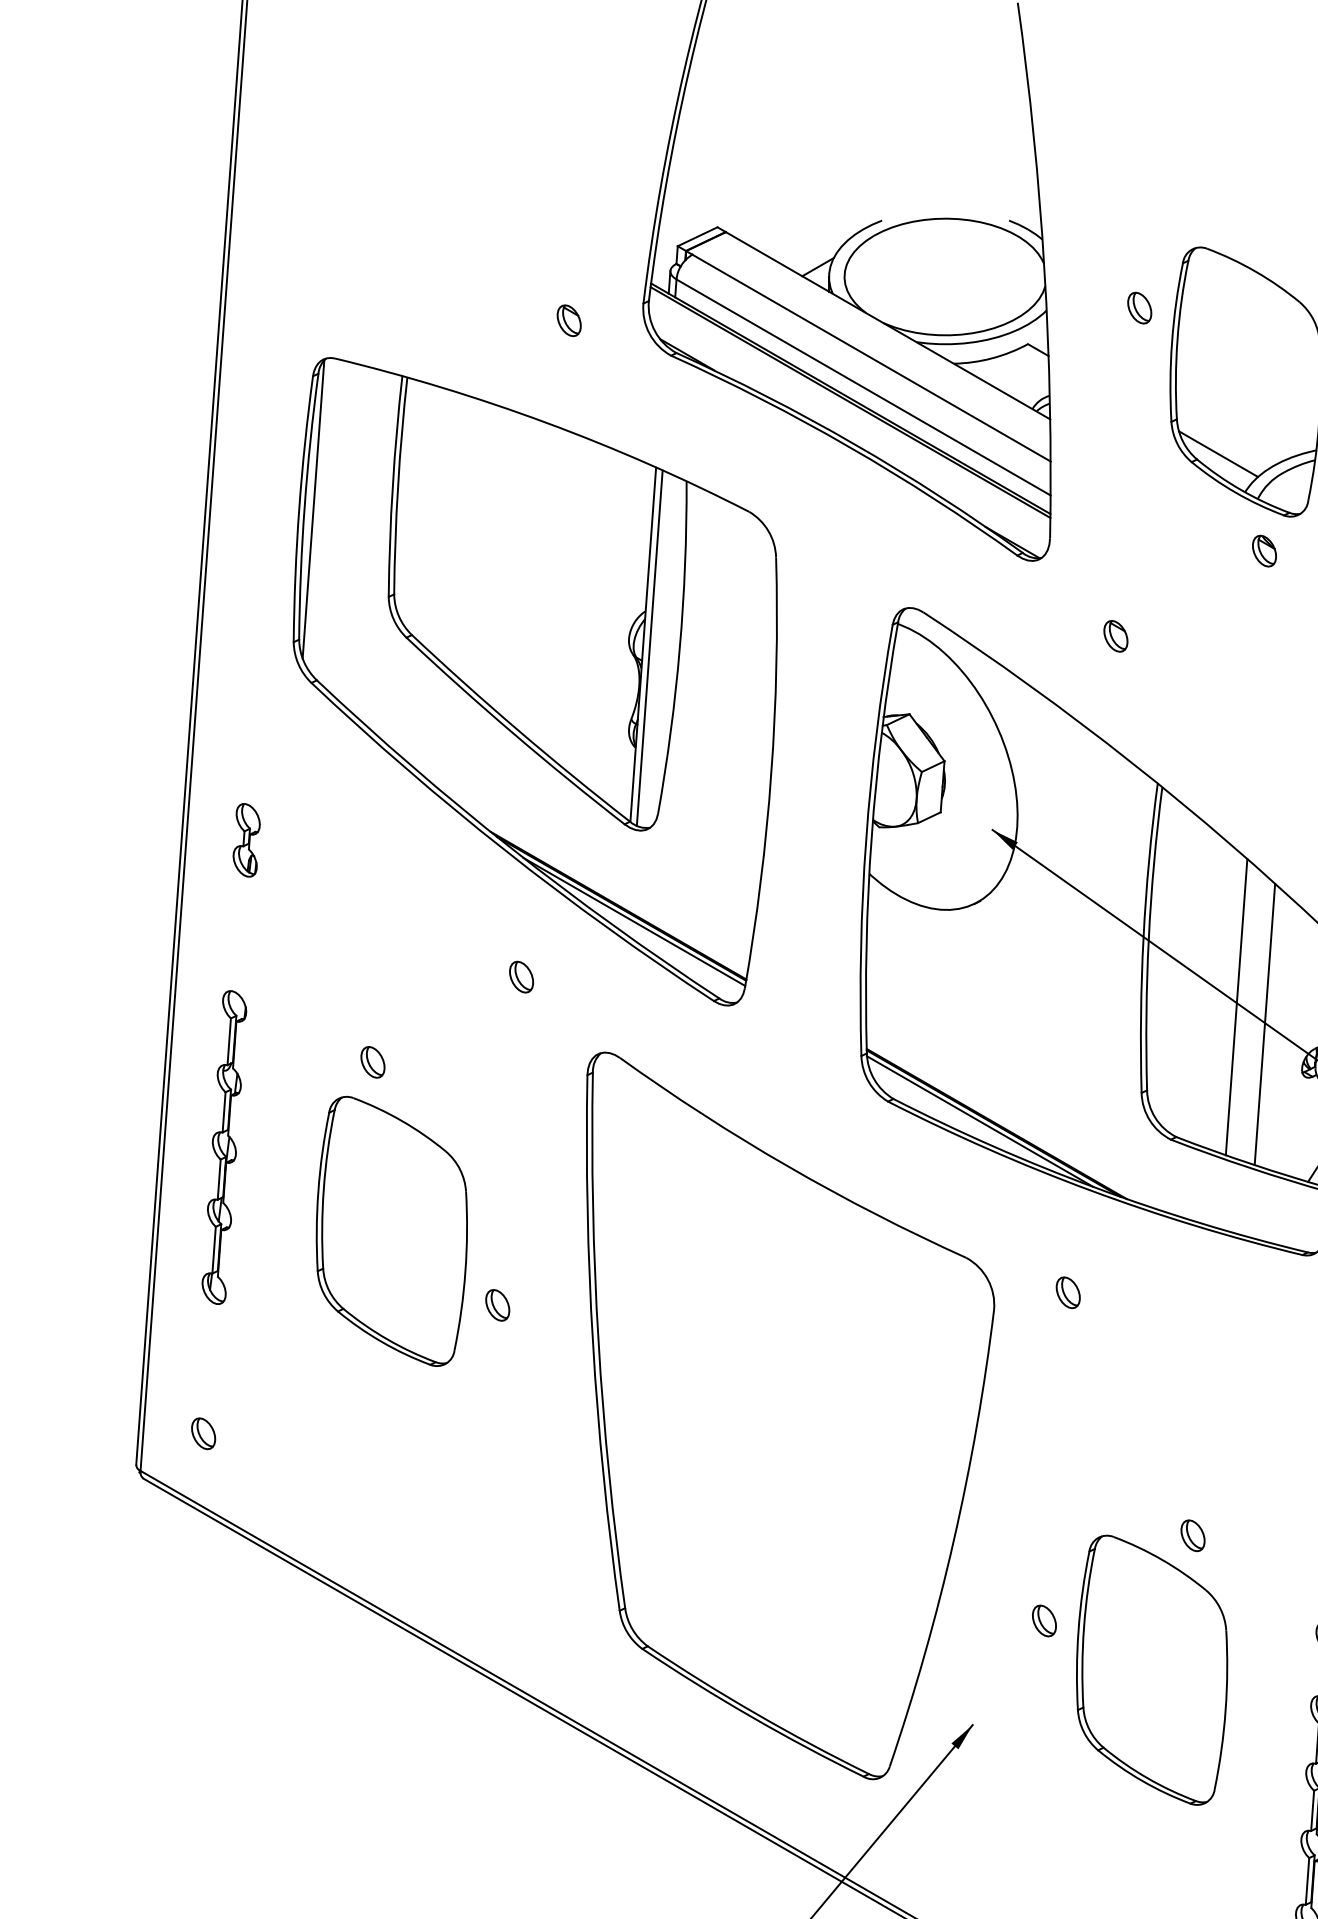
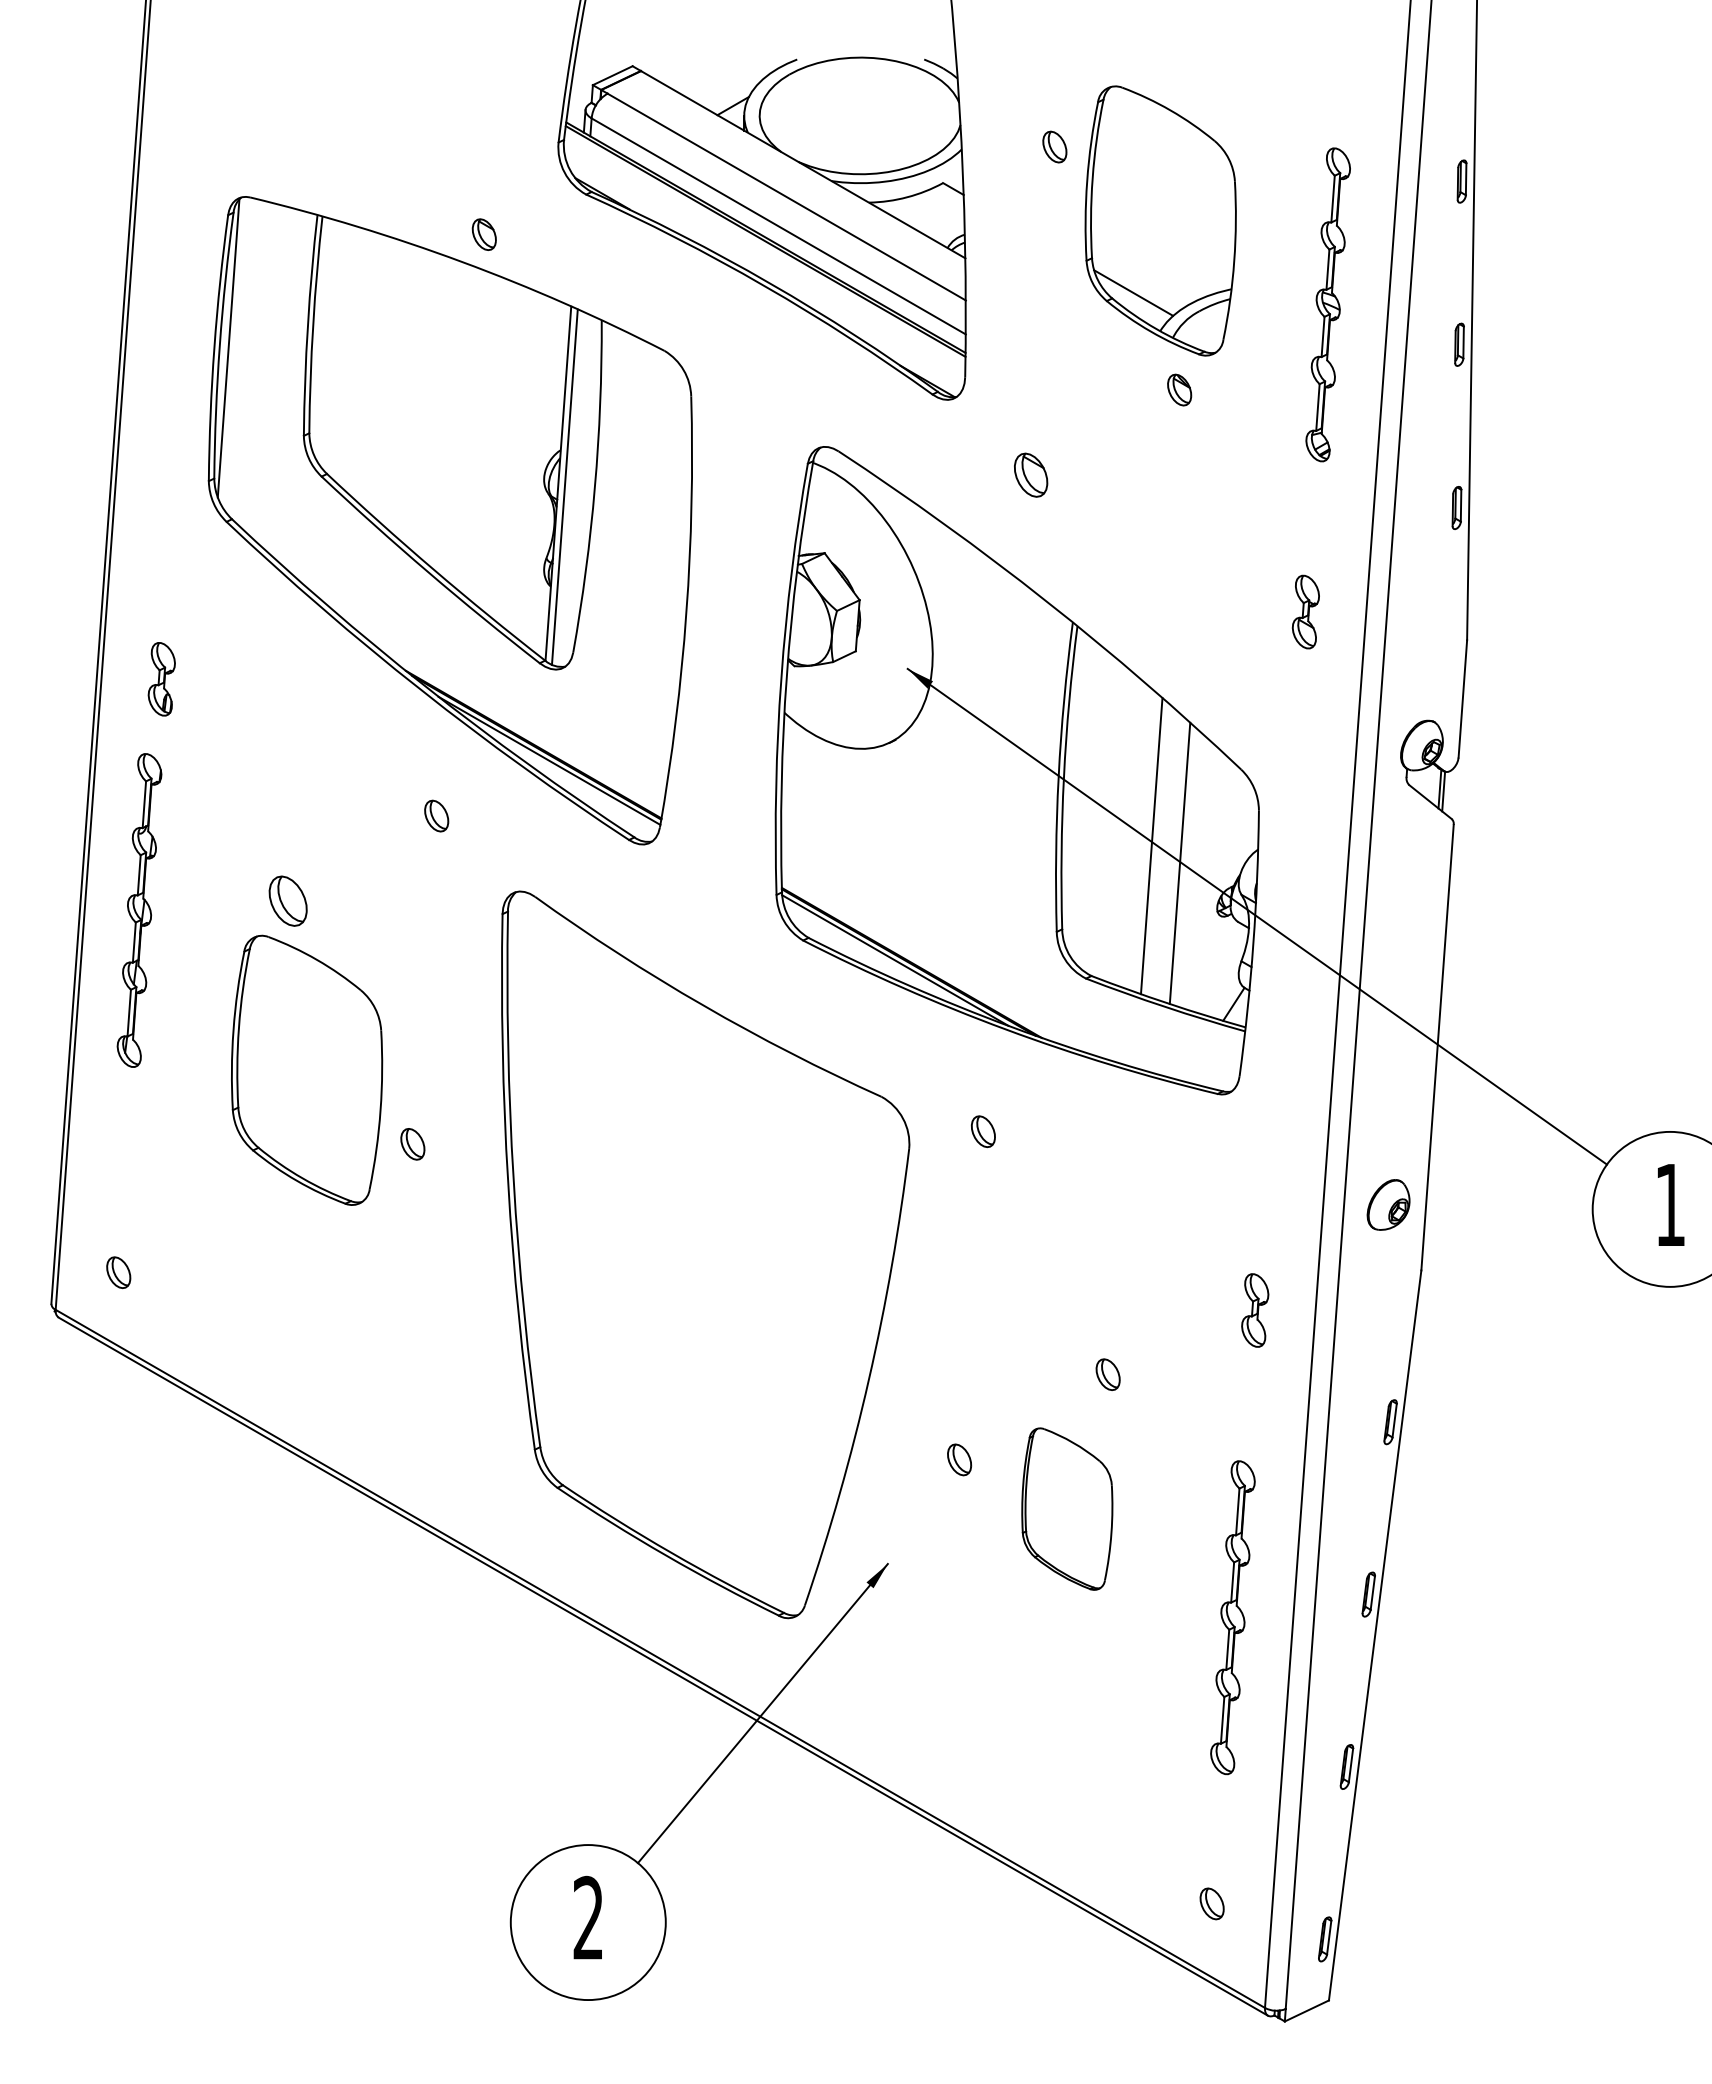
part: (568, 320) -> (483, 234), moved
part: (1115, 636) -> (1030, 475), size x1.4
part: (372, 1062) -> (287, 901), size x1.6
part: (224, 1147) -> (139, 910), moved
part: (1152, 1669) -> (1067, 1508), size x0.6

